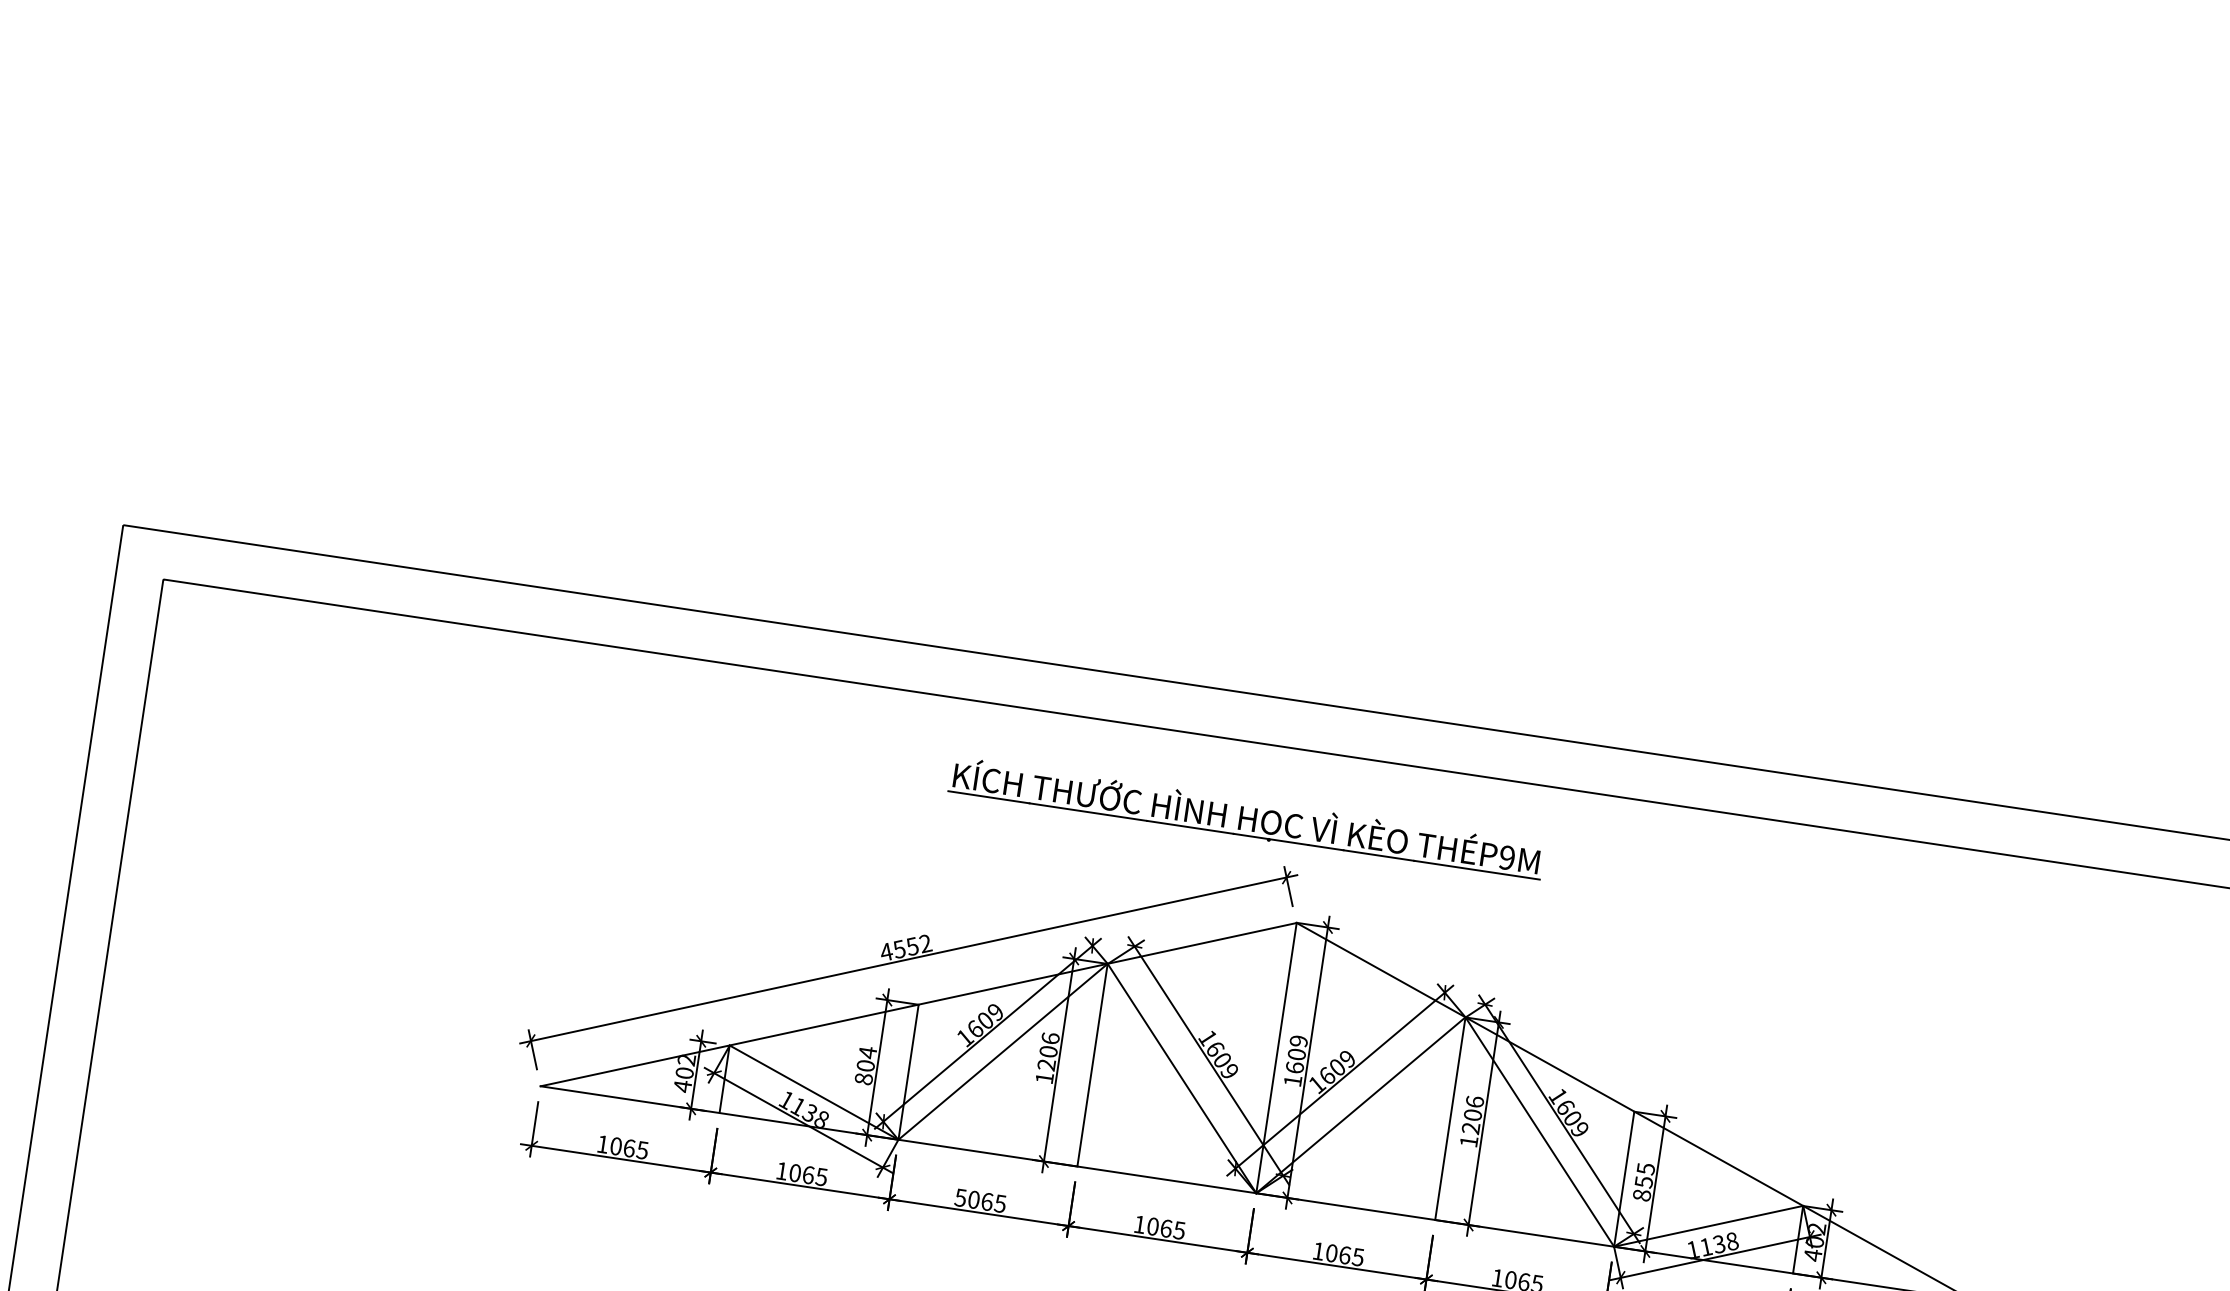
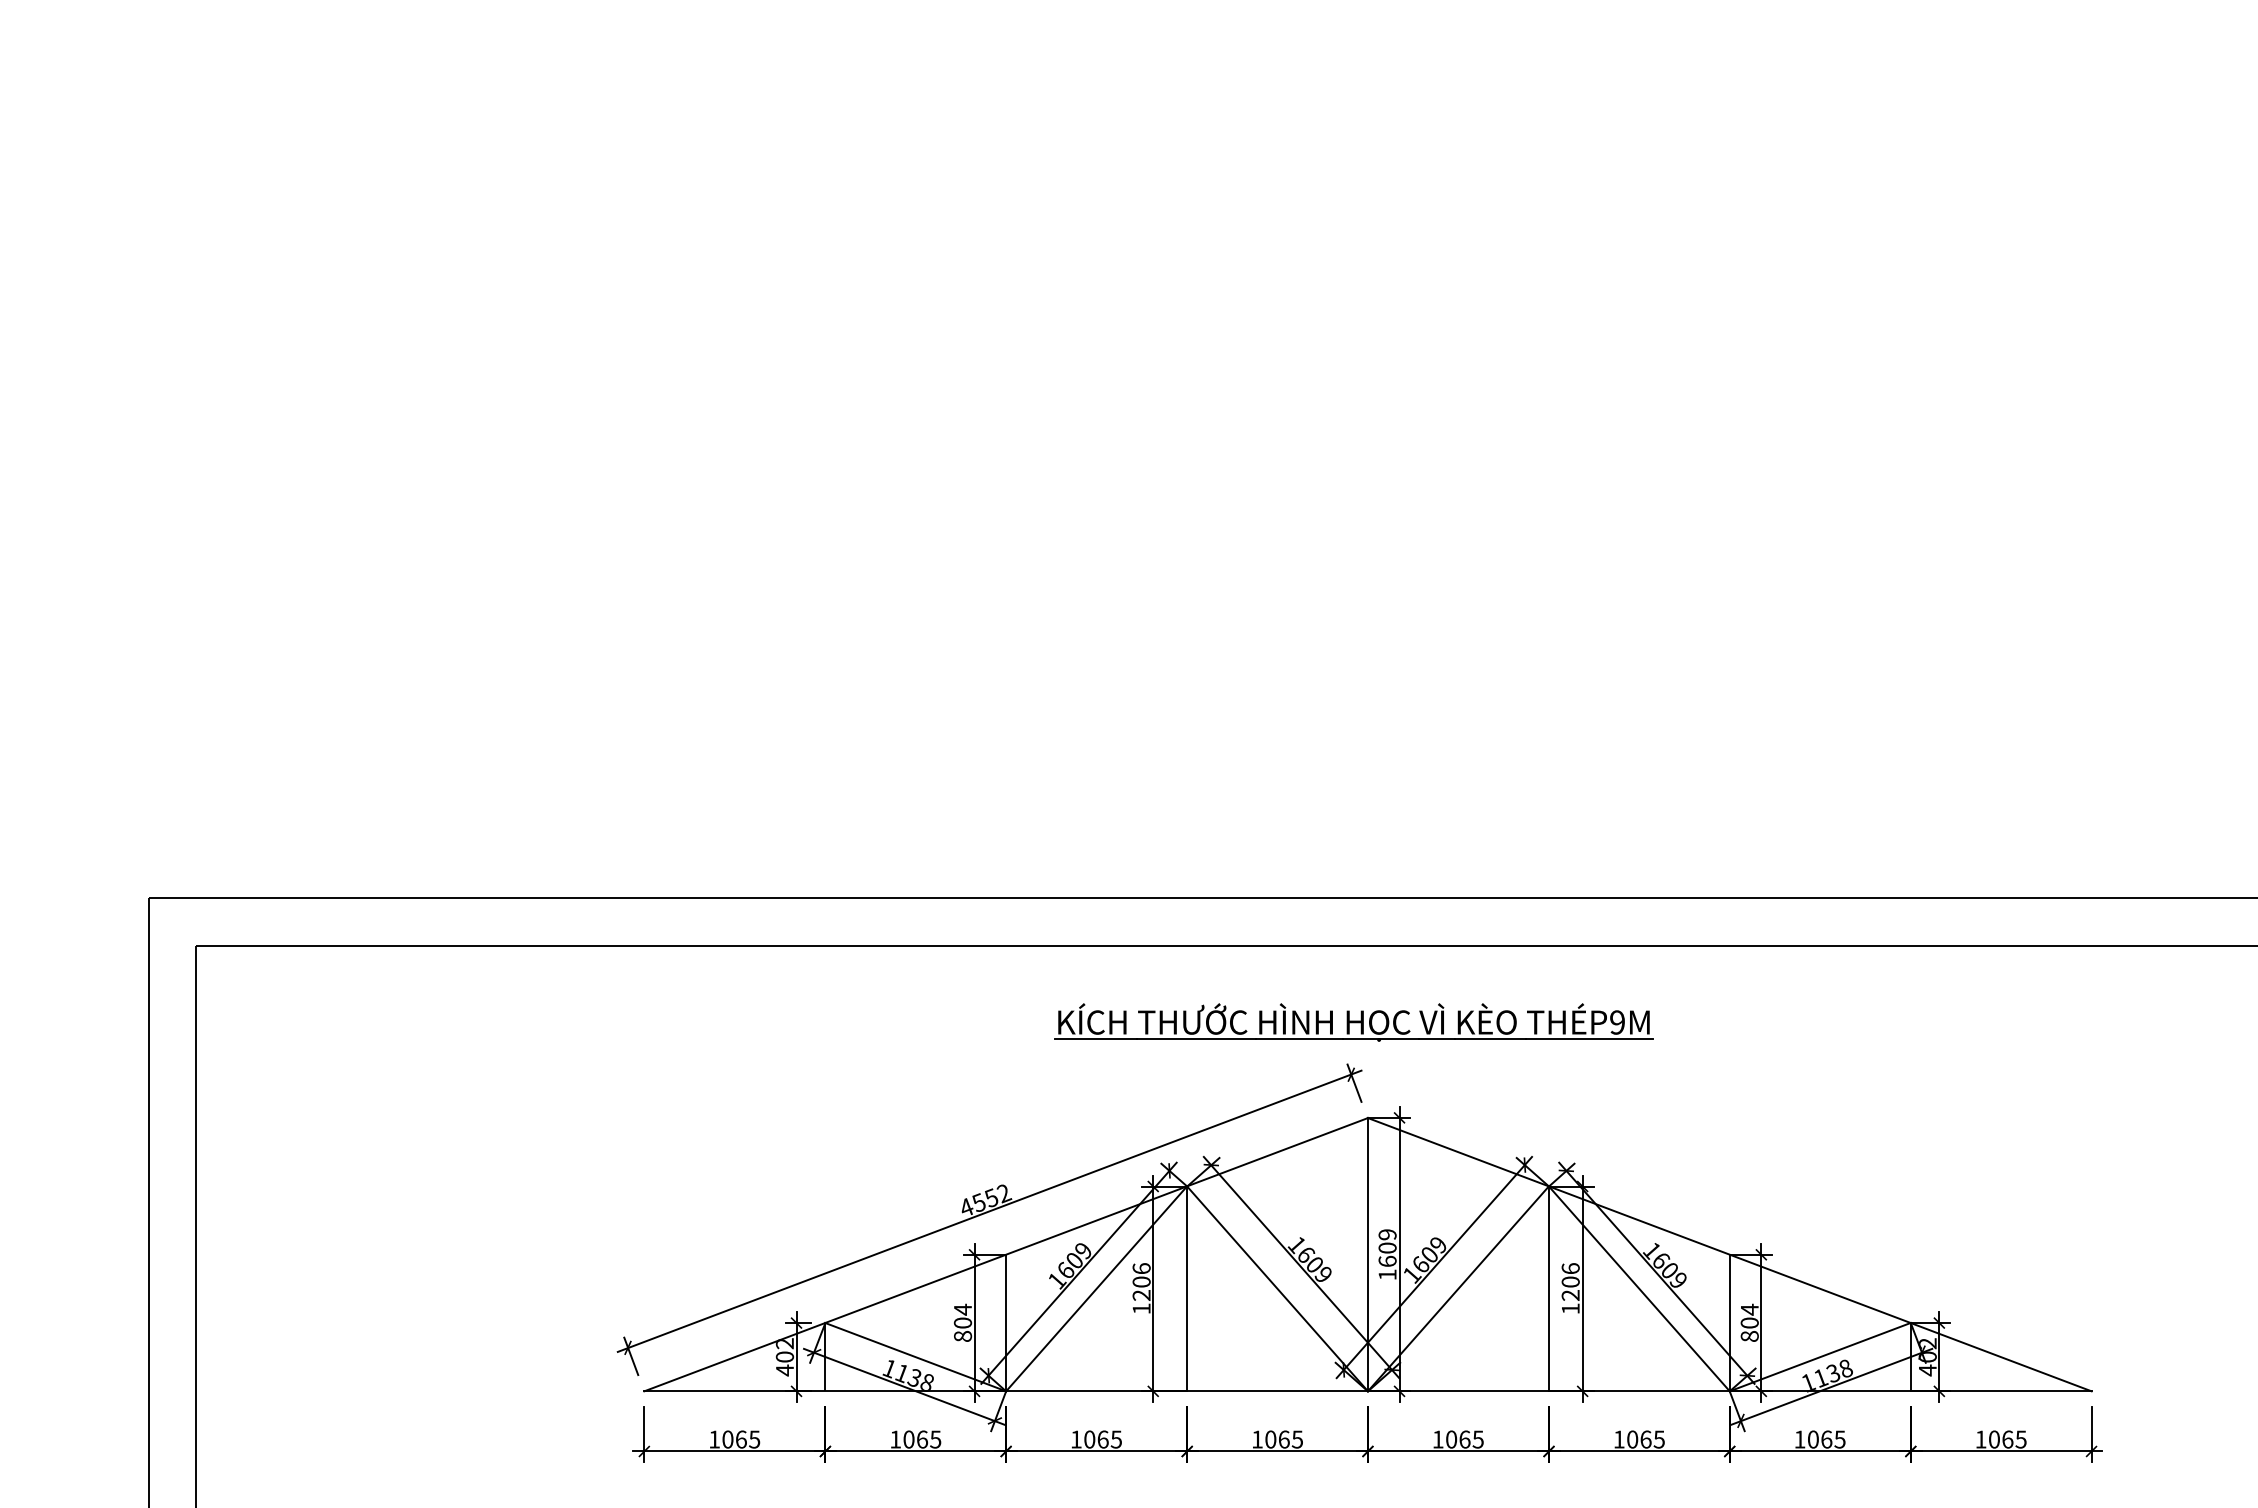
part: (1246, 818) -> (1353, 1022), moved
text: (1644, 1174) -> (1749, 1315), 855 -> 804
text: (959, 1197) -> (1075, 1439), 5065 -> 1065

